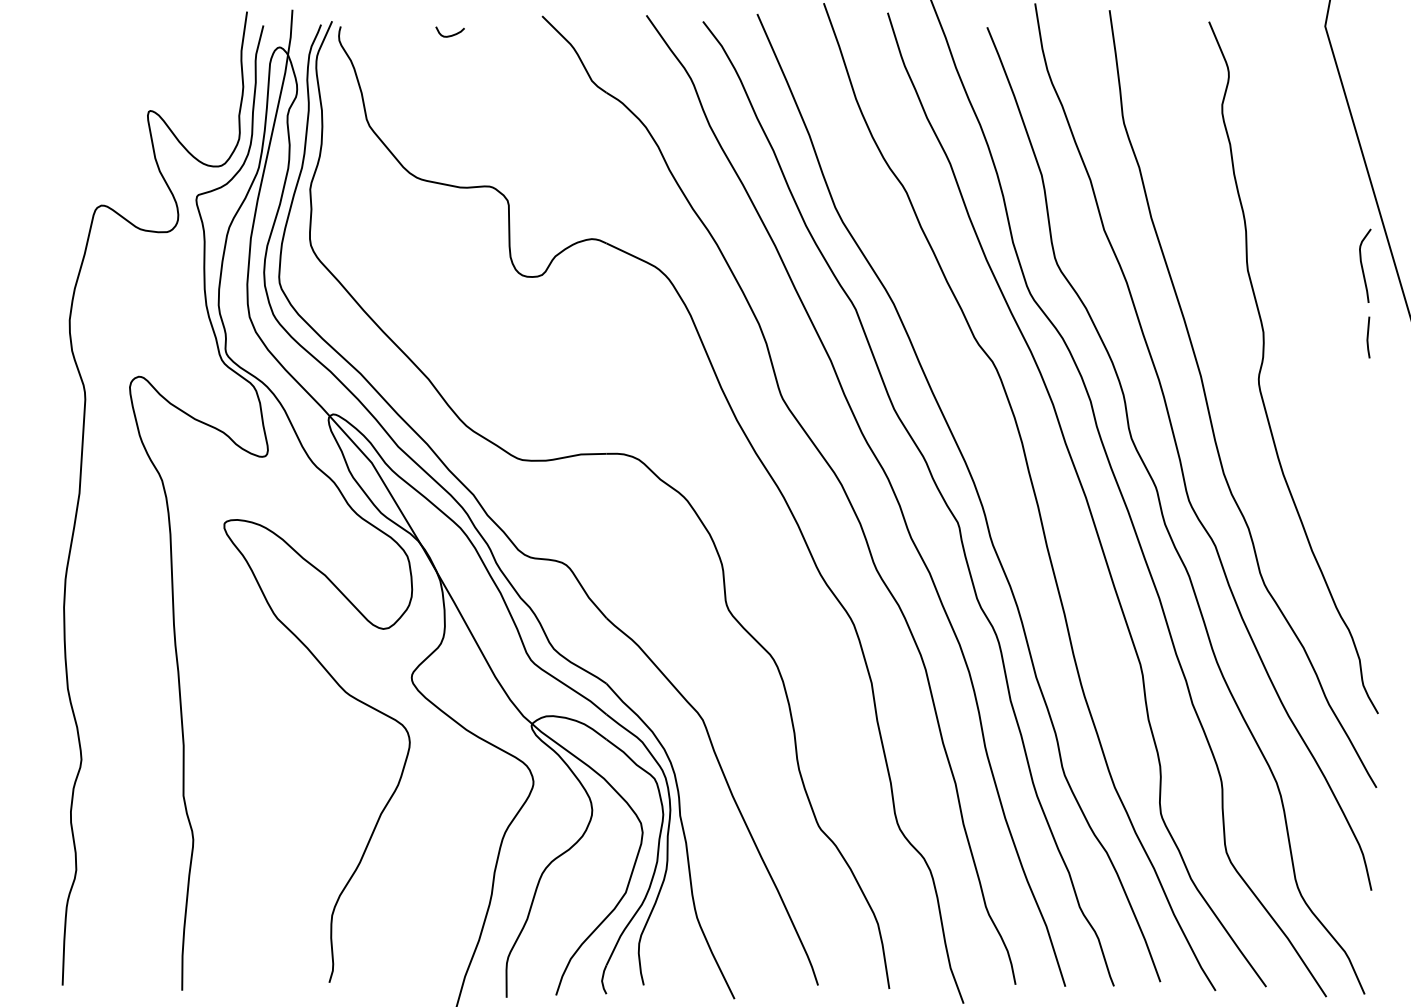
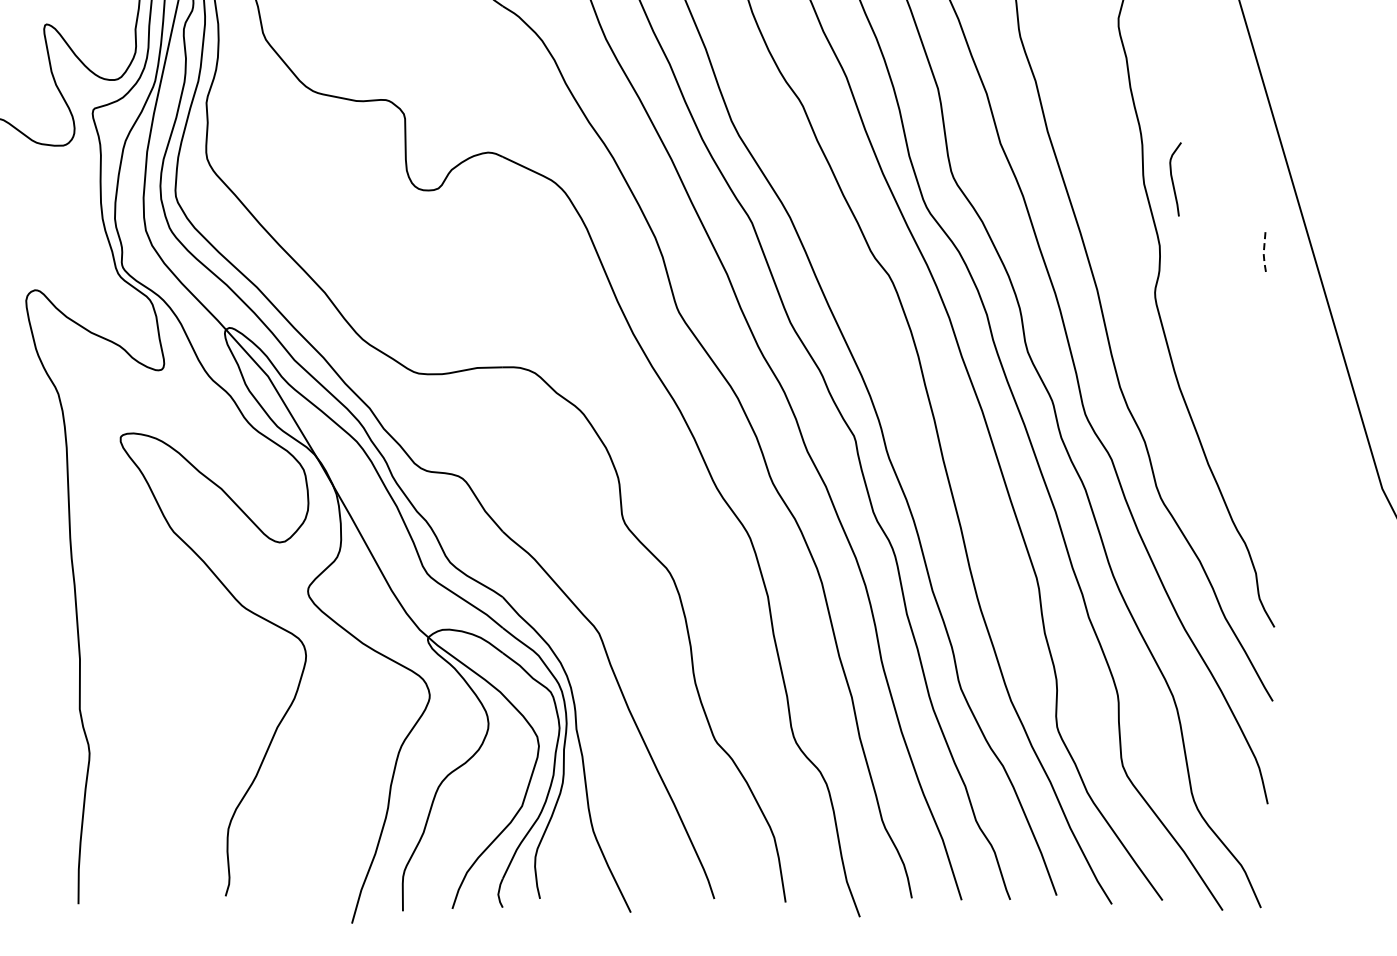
curve: (1363, 267) -> (1173, 181), moved
line: (1367, 339) -> (1263, 253), solid -> dashed

